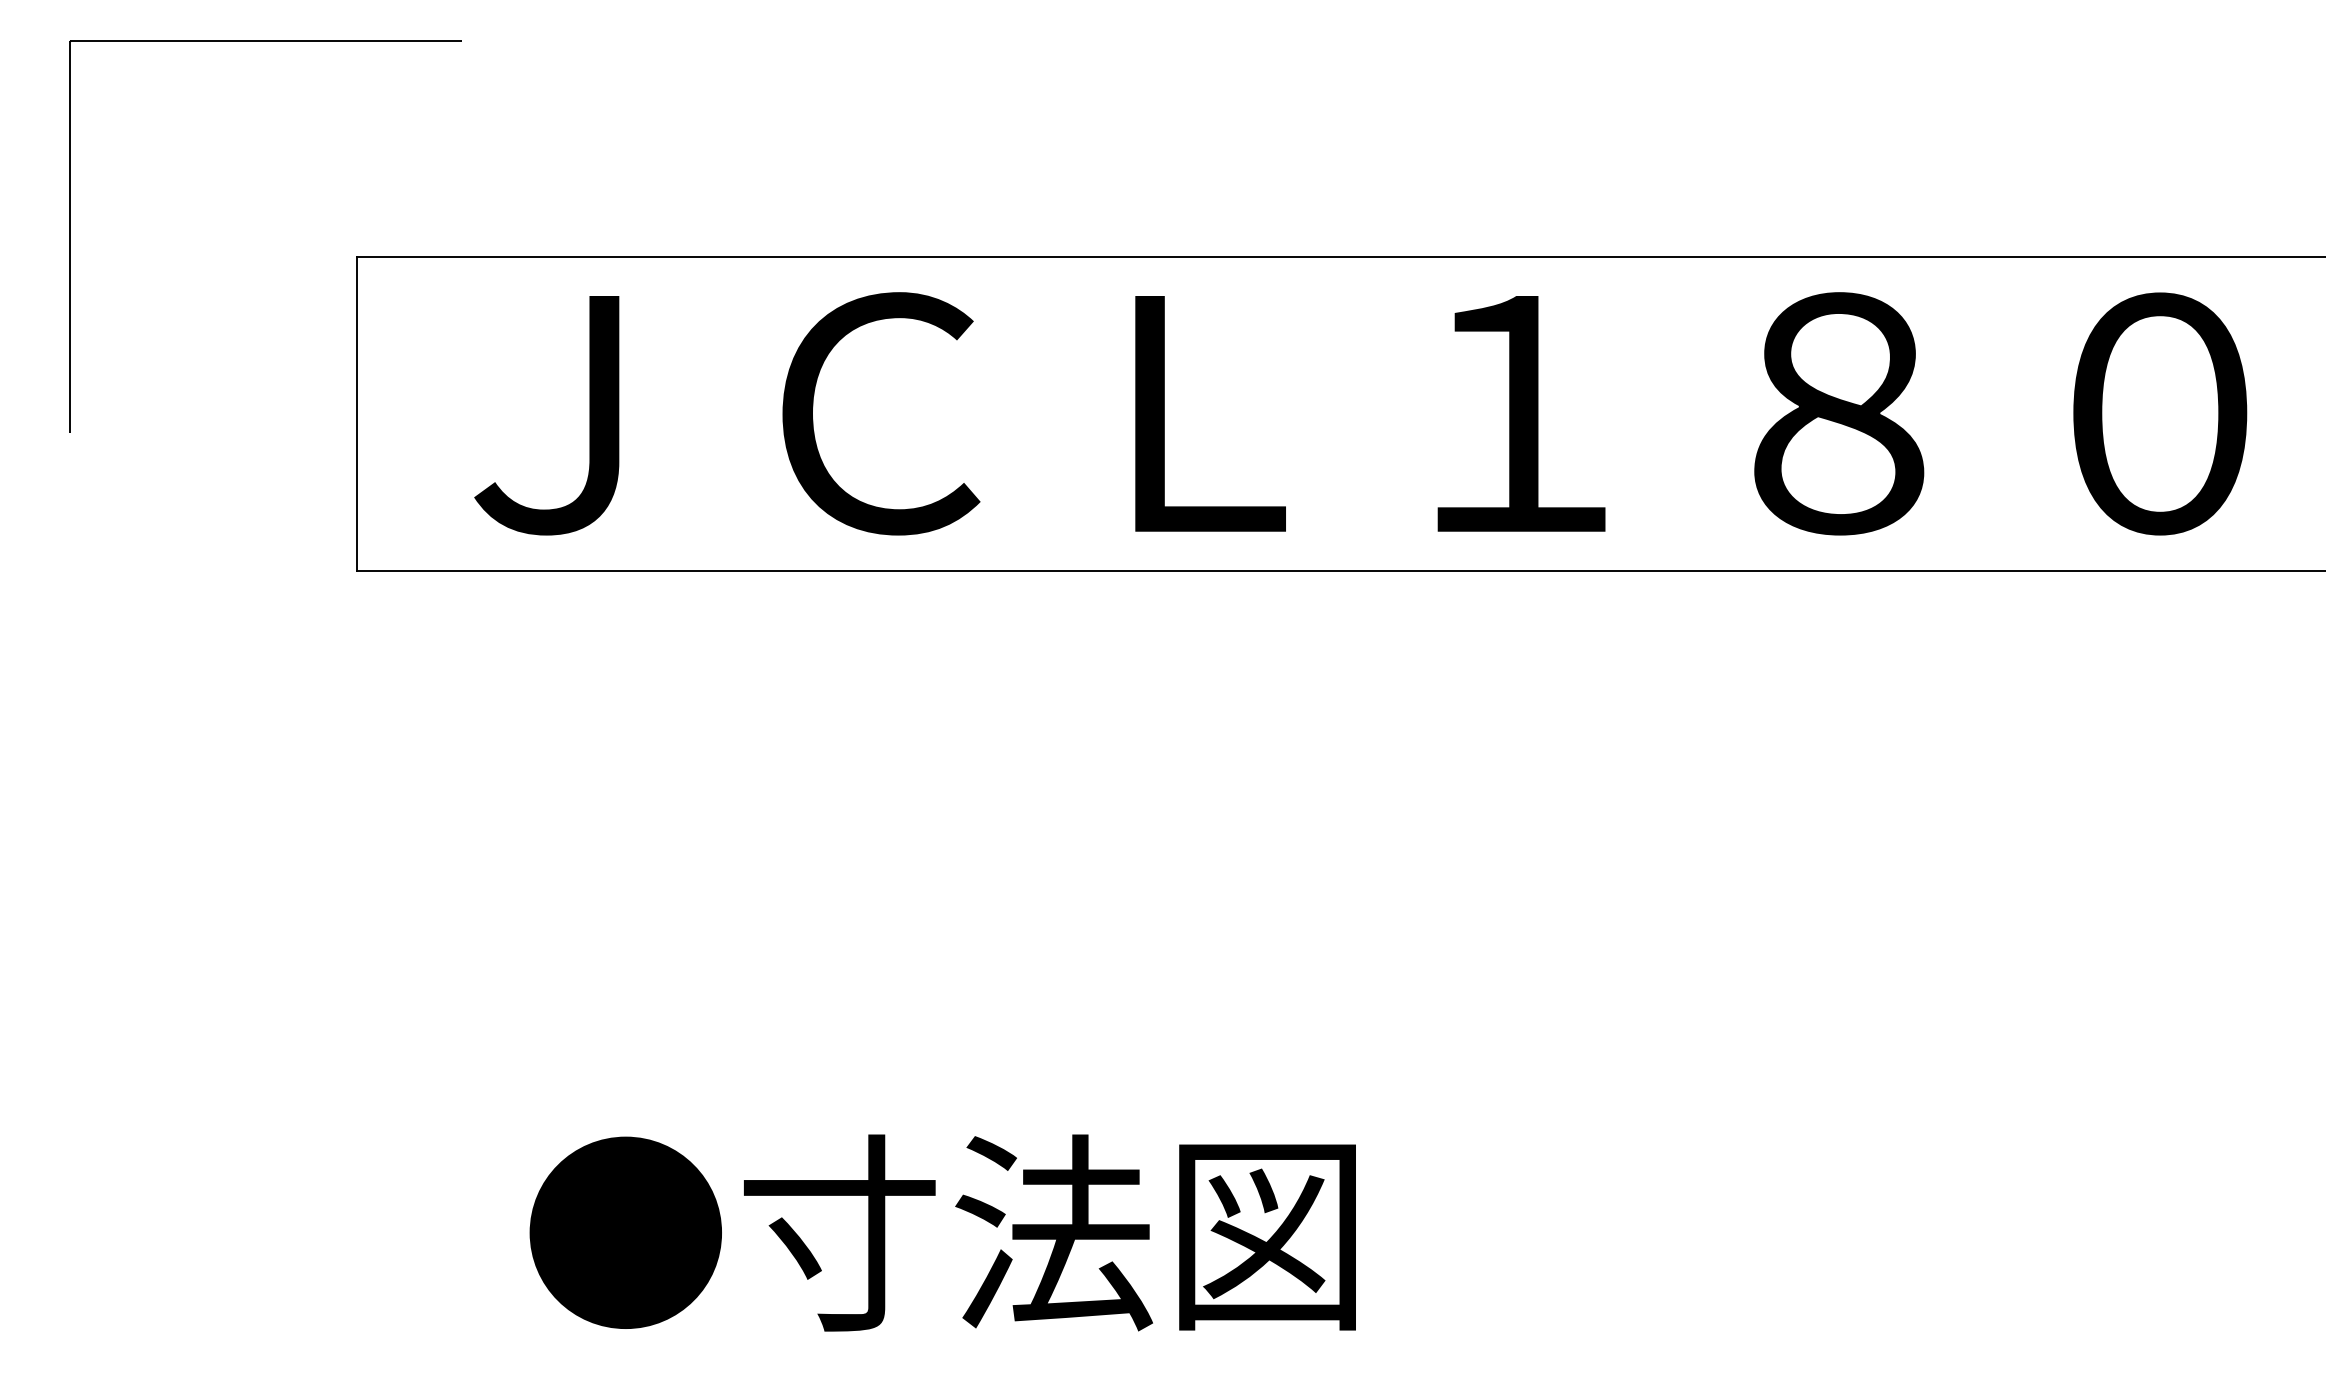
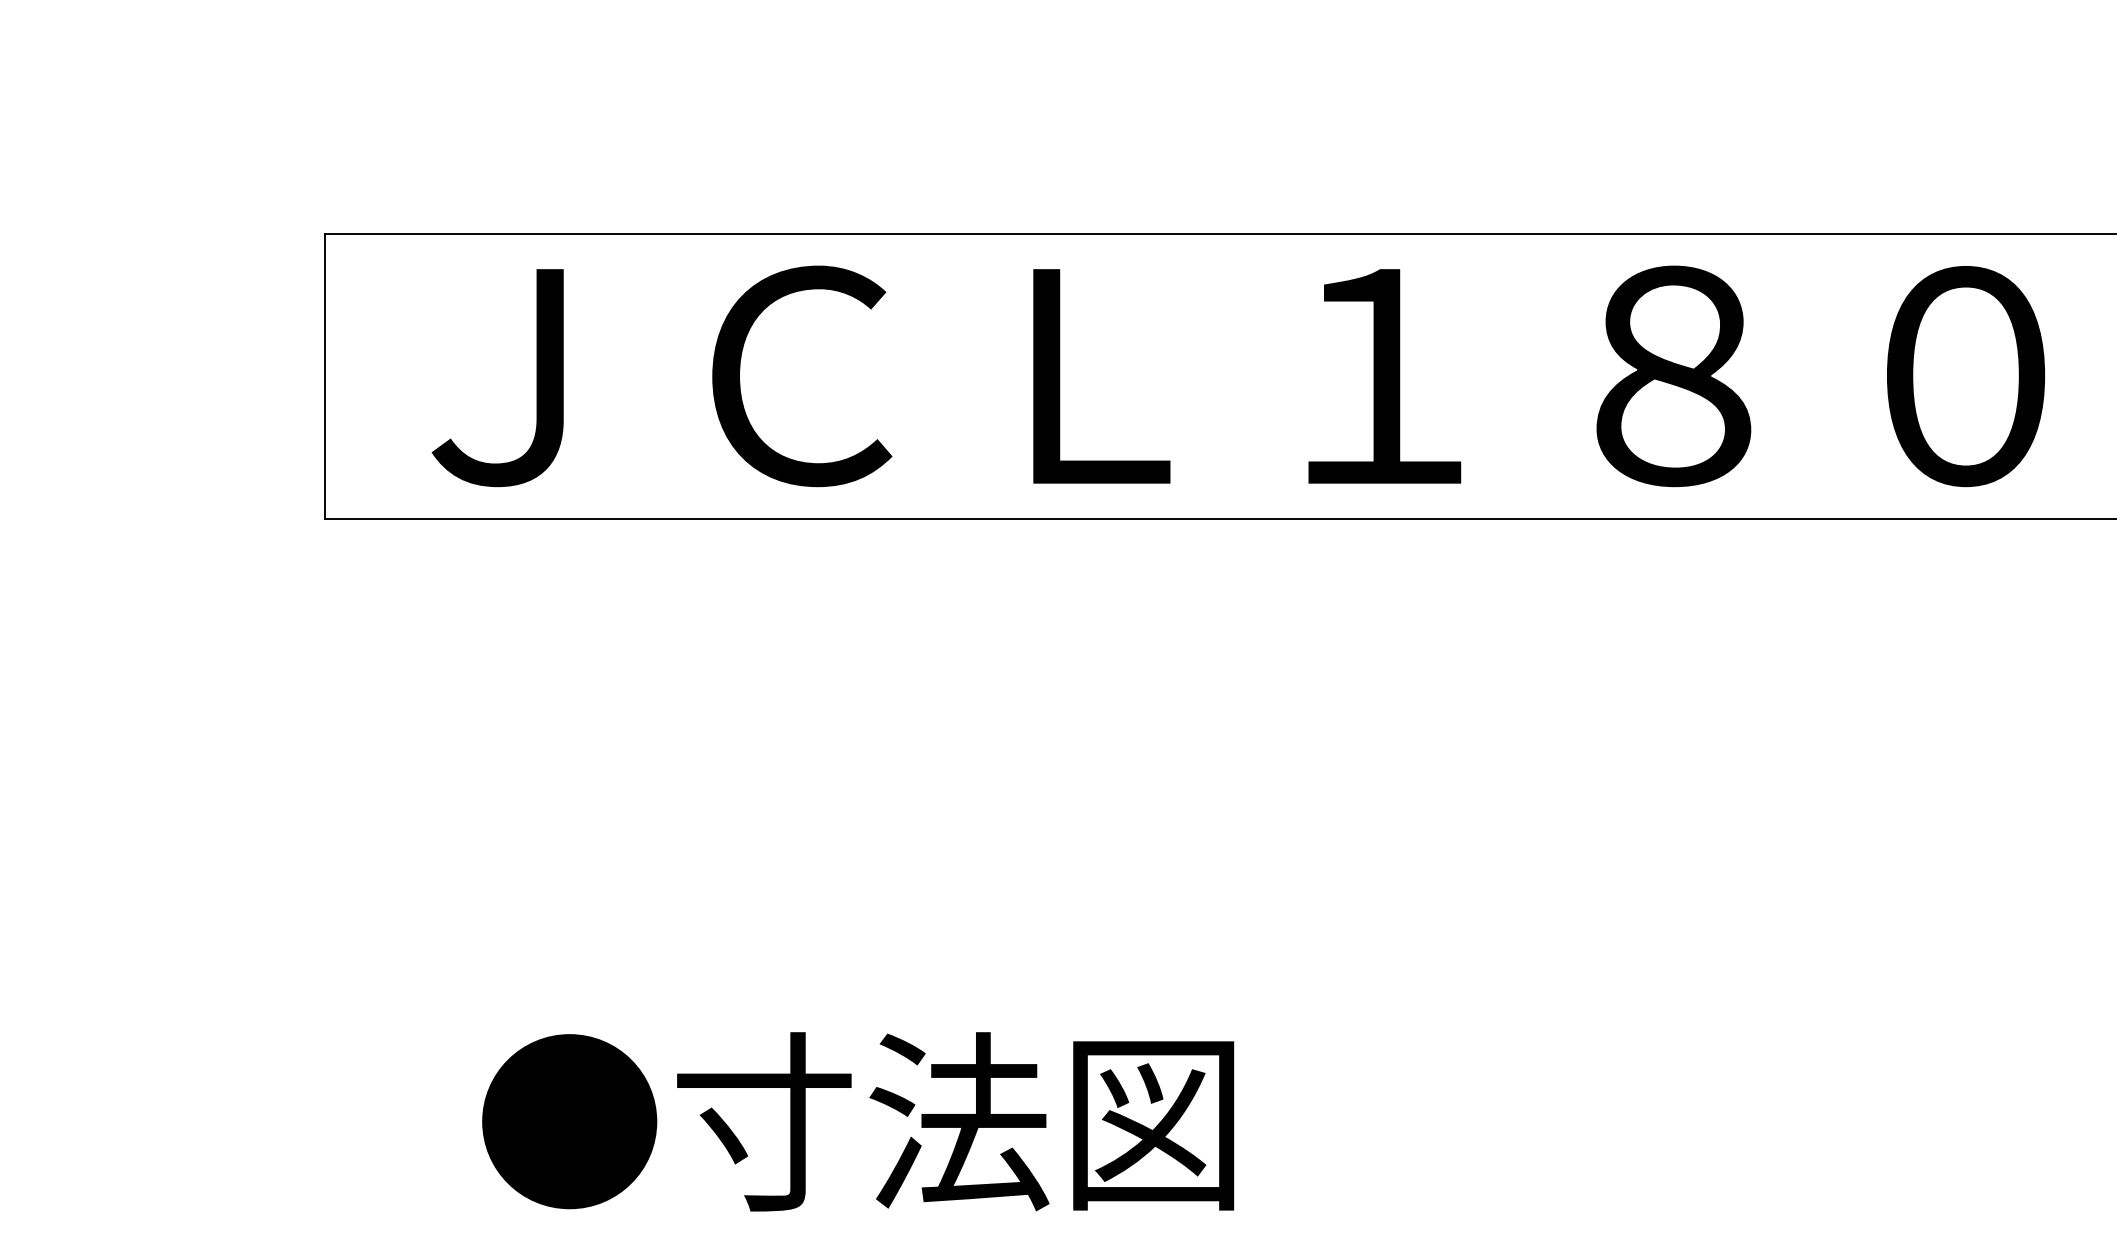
part: (265, 41) -> (241, 37), removed

